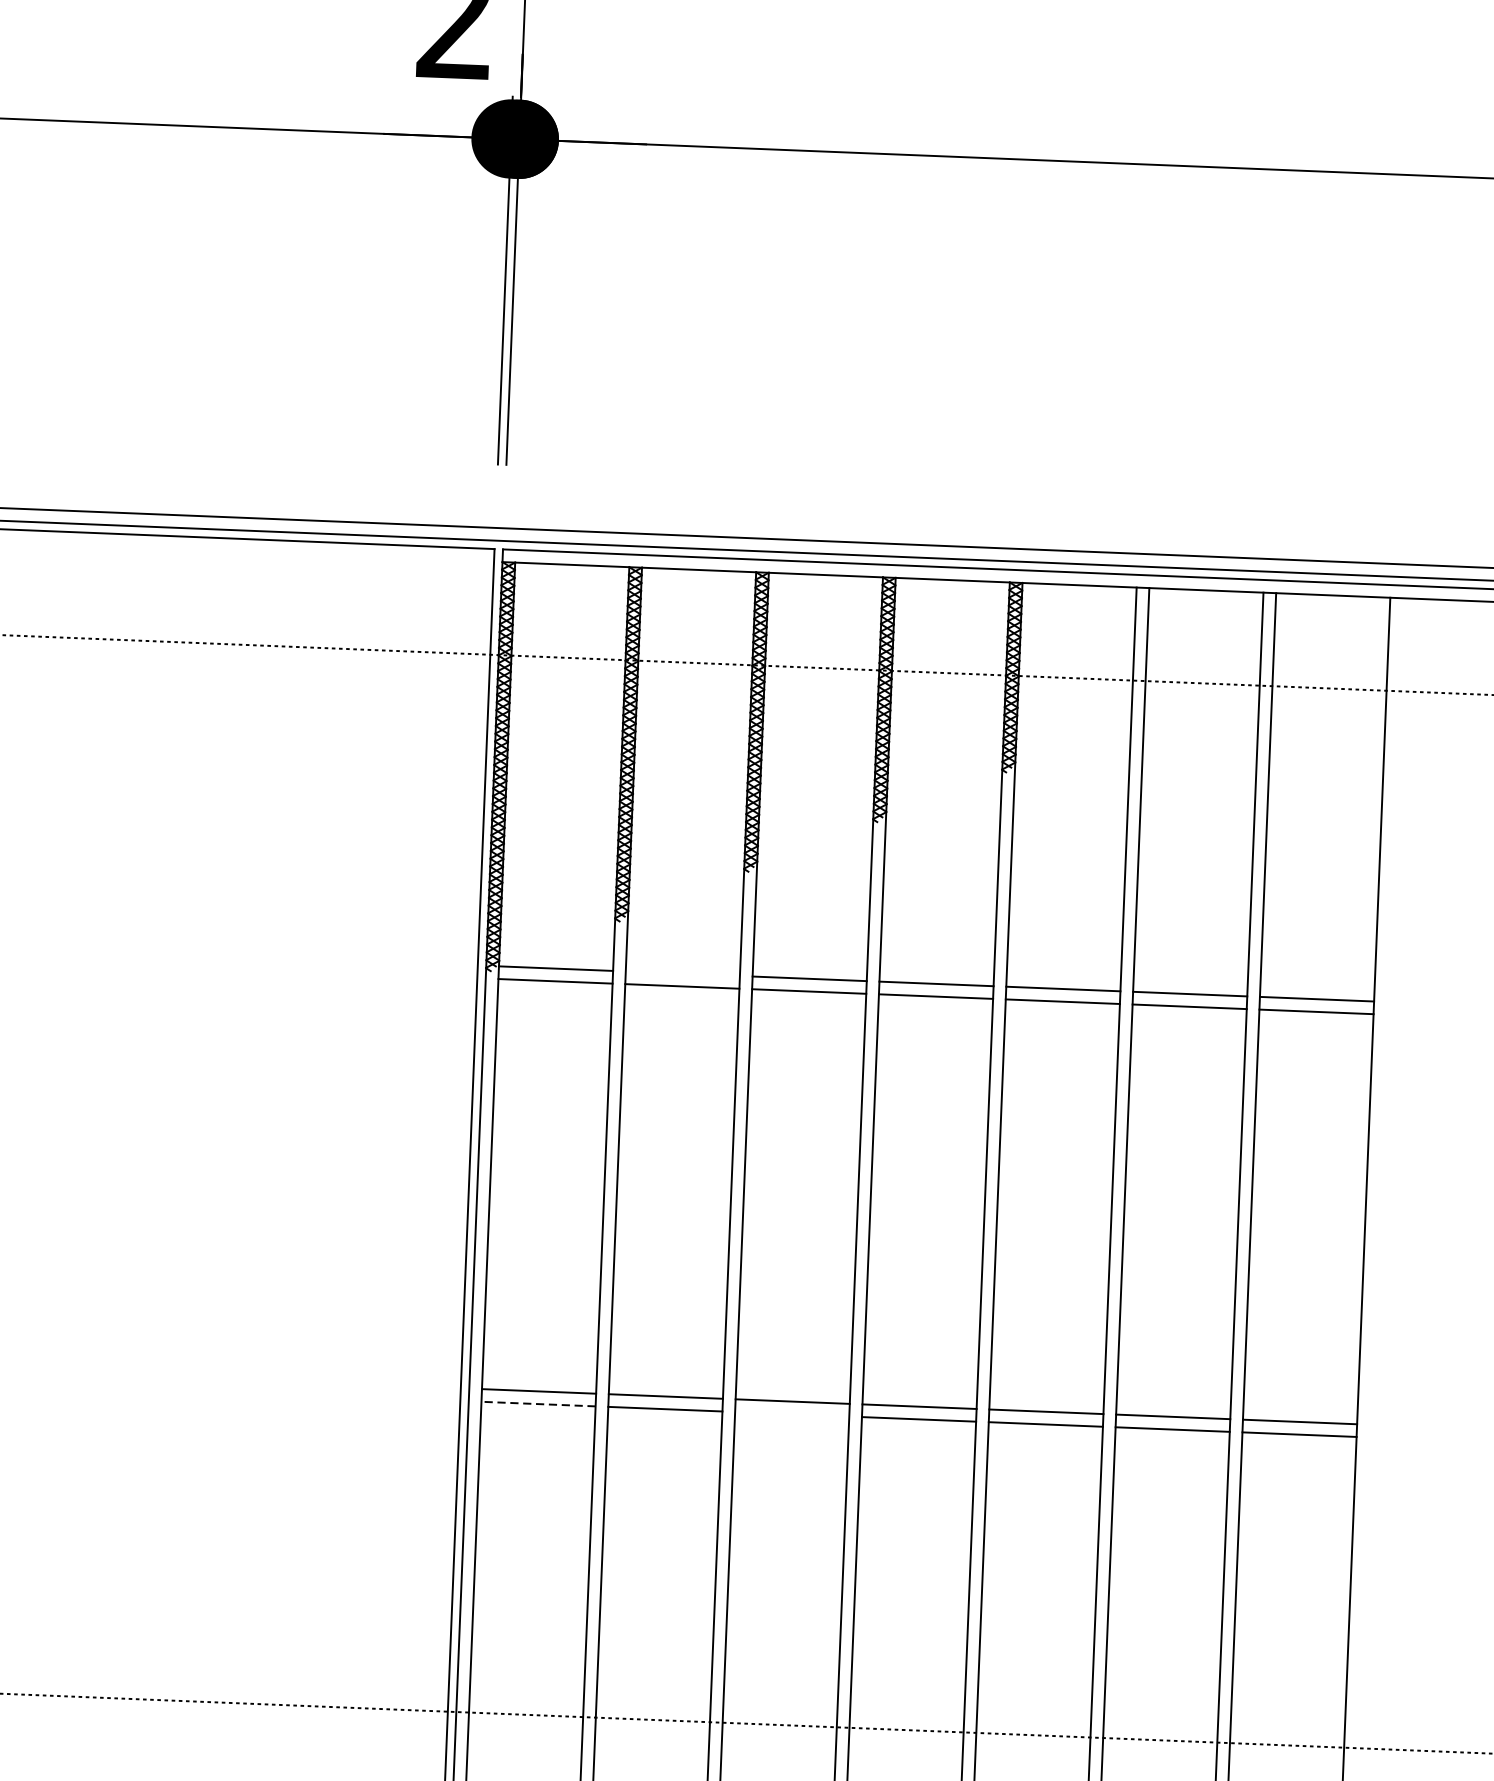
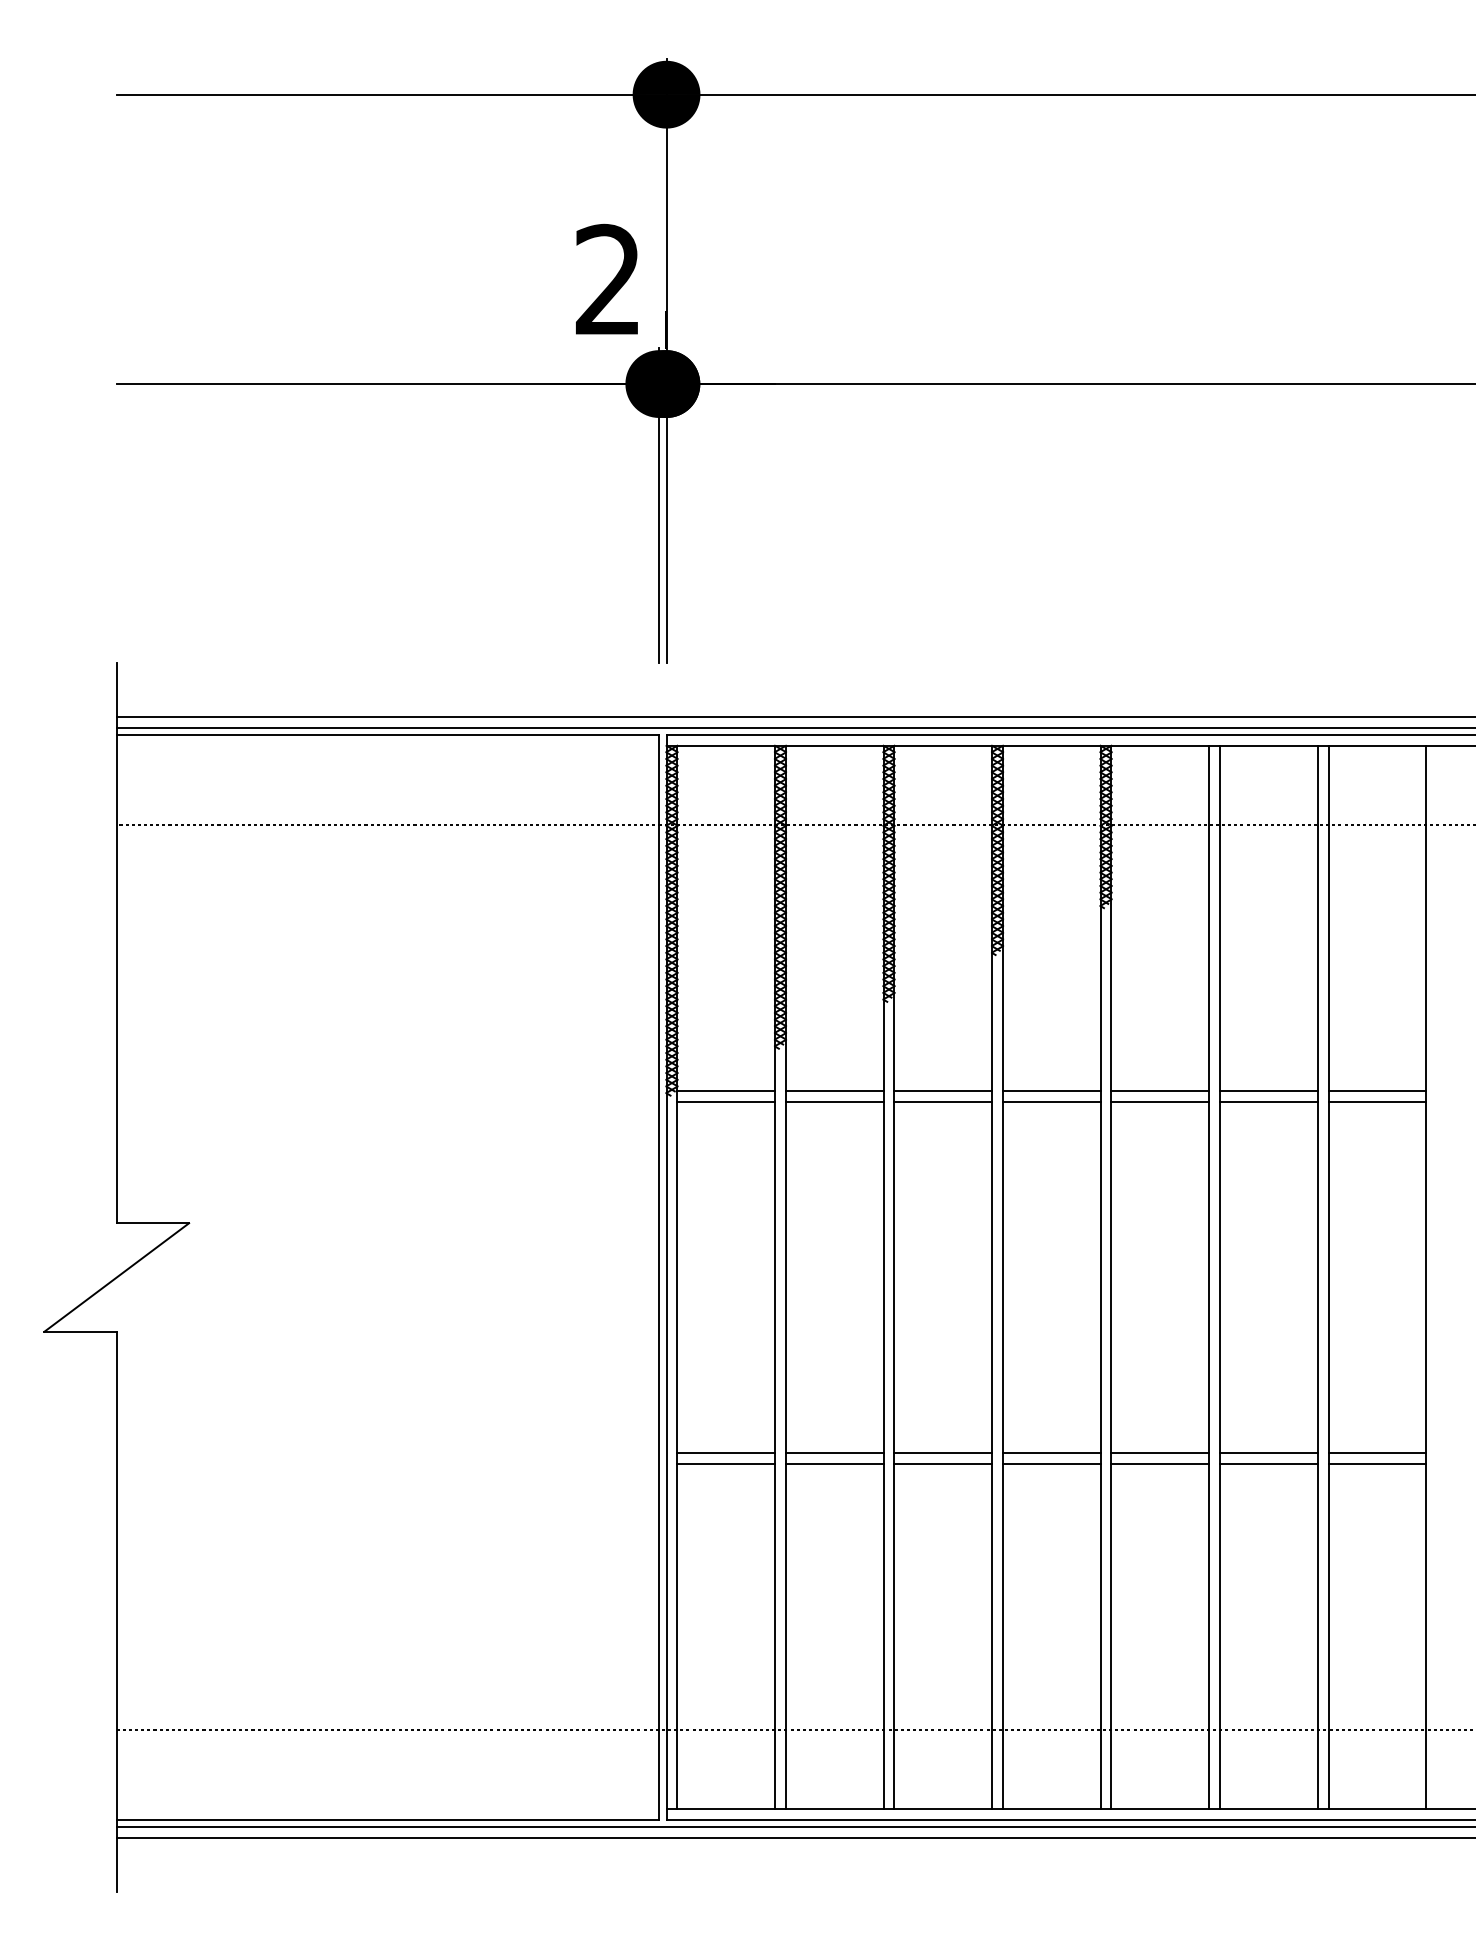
line: (682, 974) -> (834, 1091), added
line: (538, 1403) -> (726, 1463), dashed -> solid
line: (792, 1413) -> (943, 1463), added

